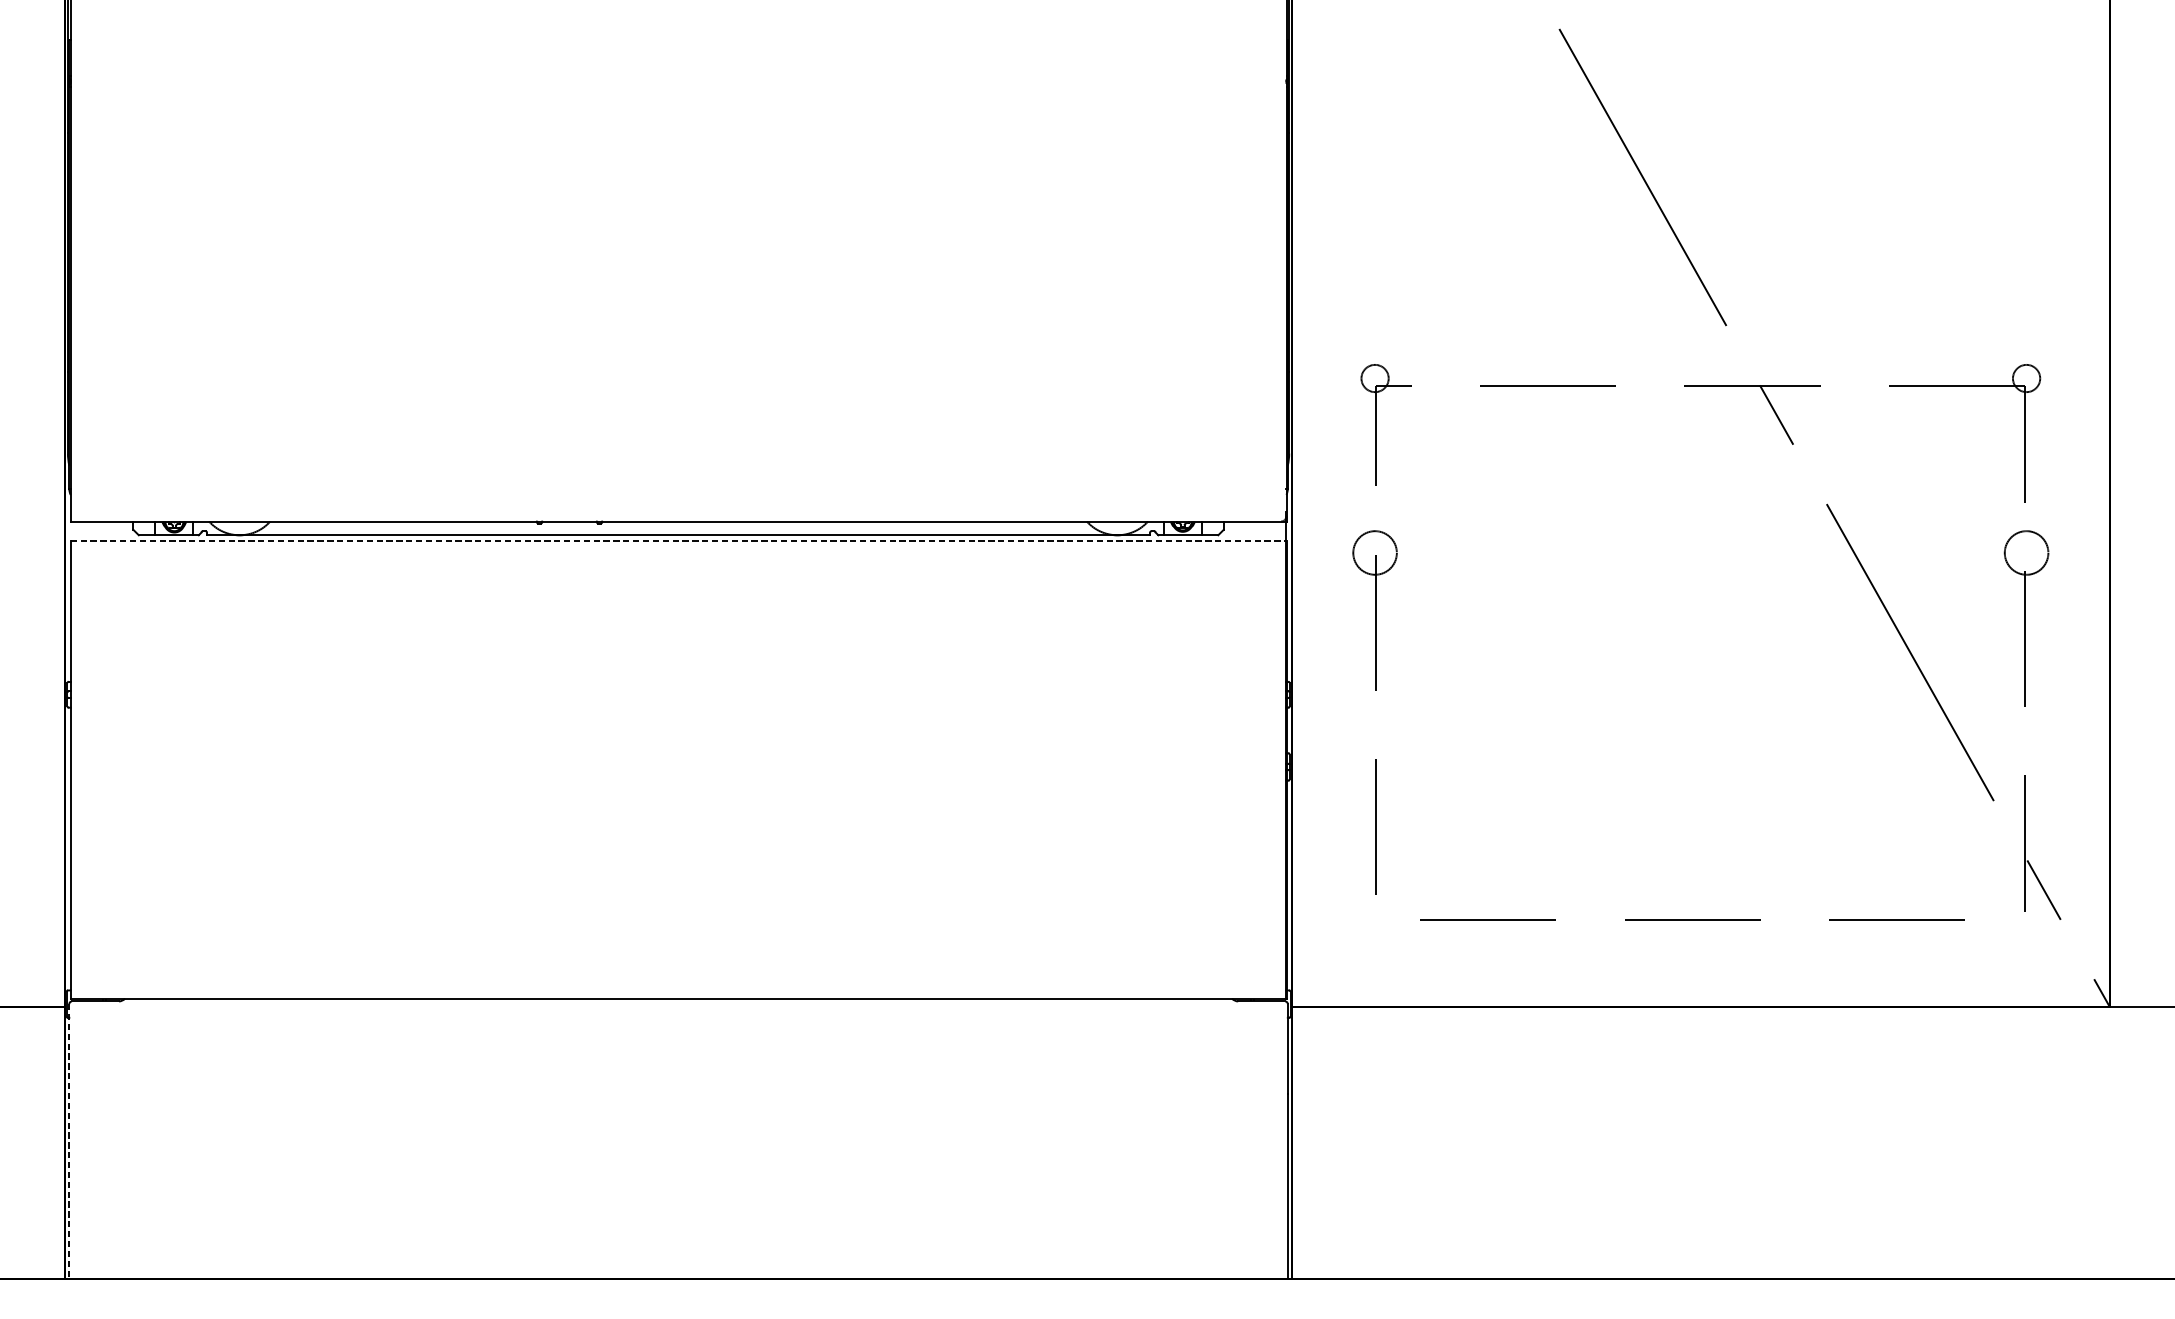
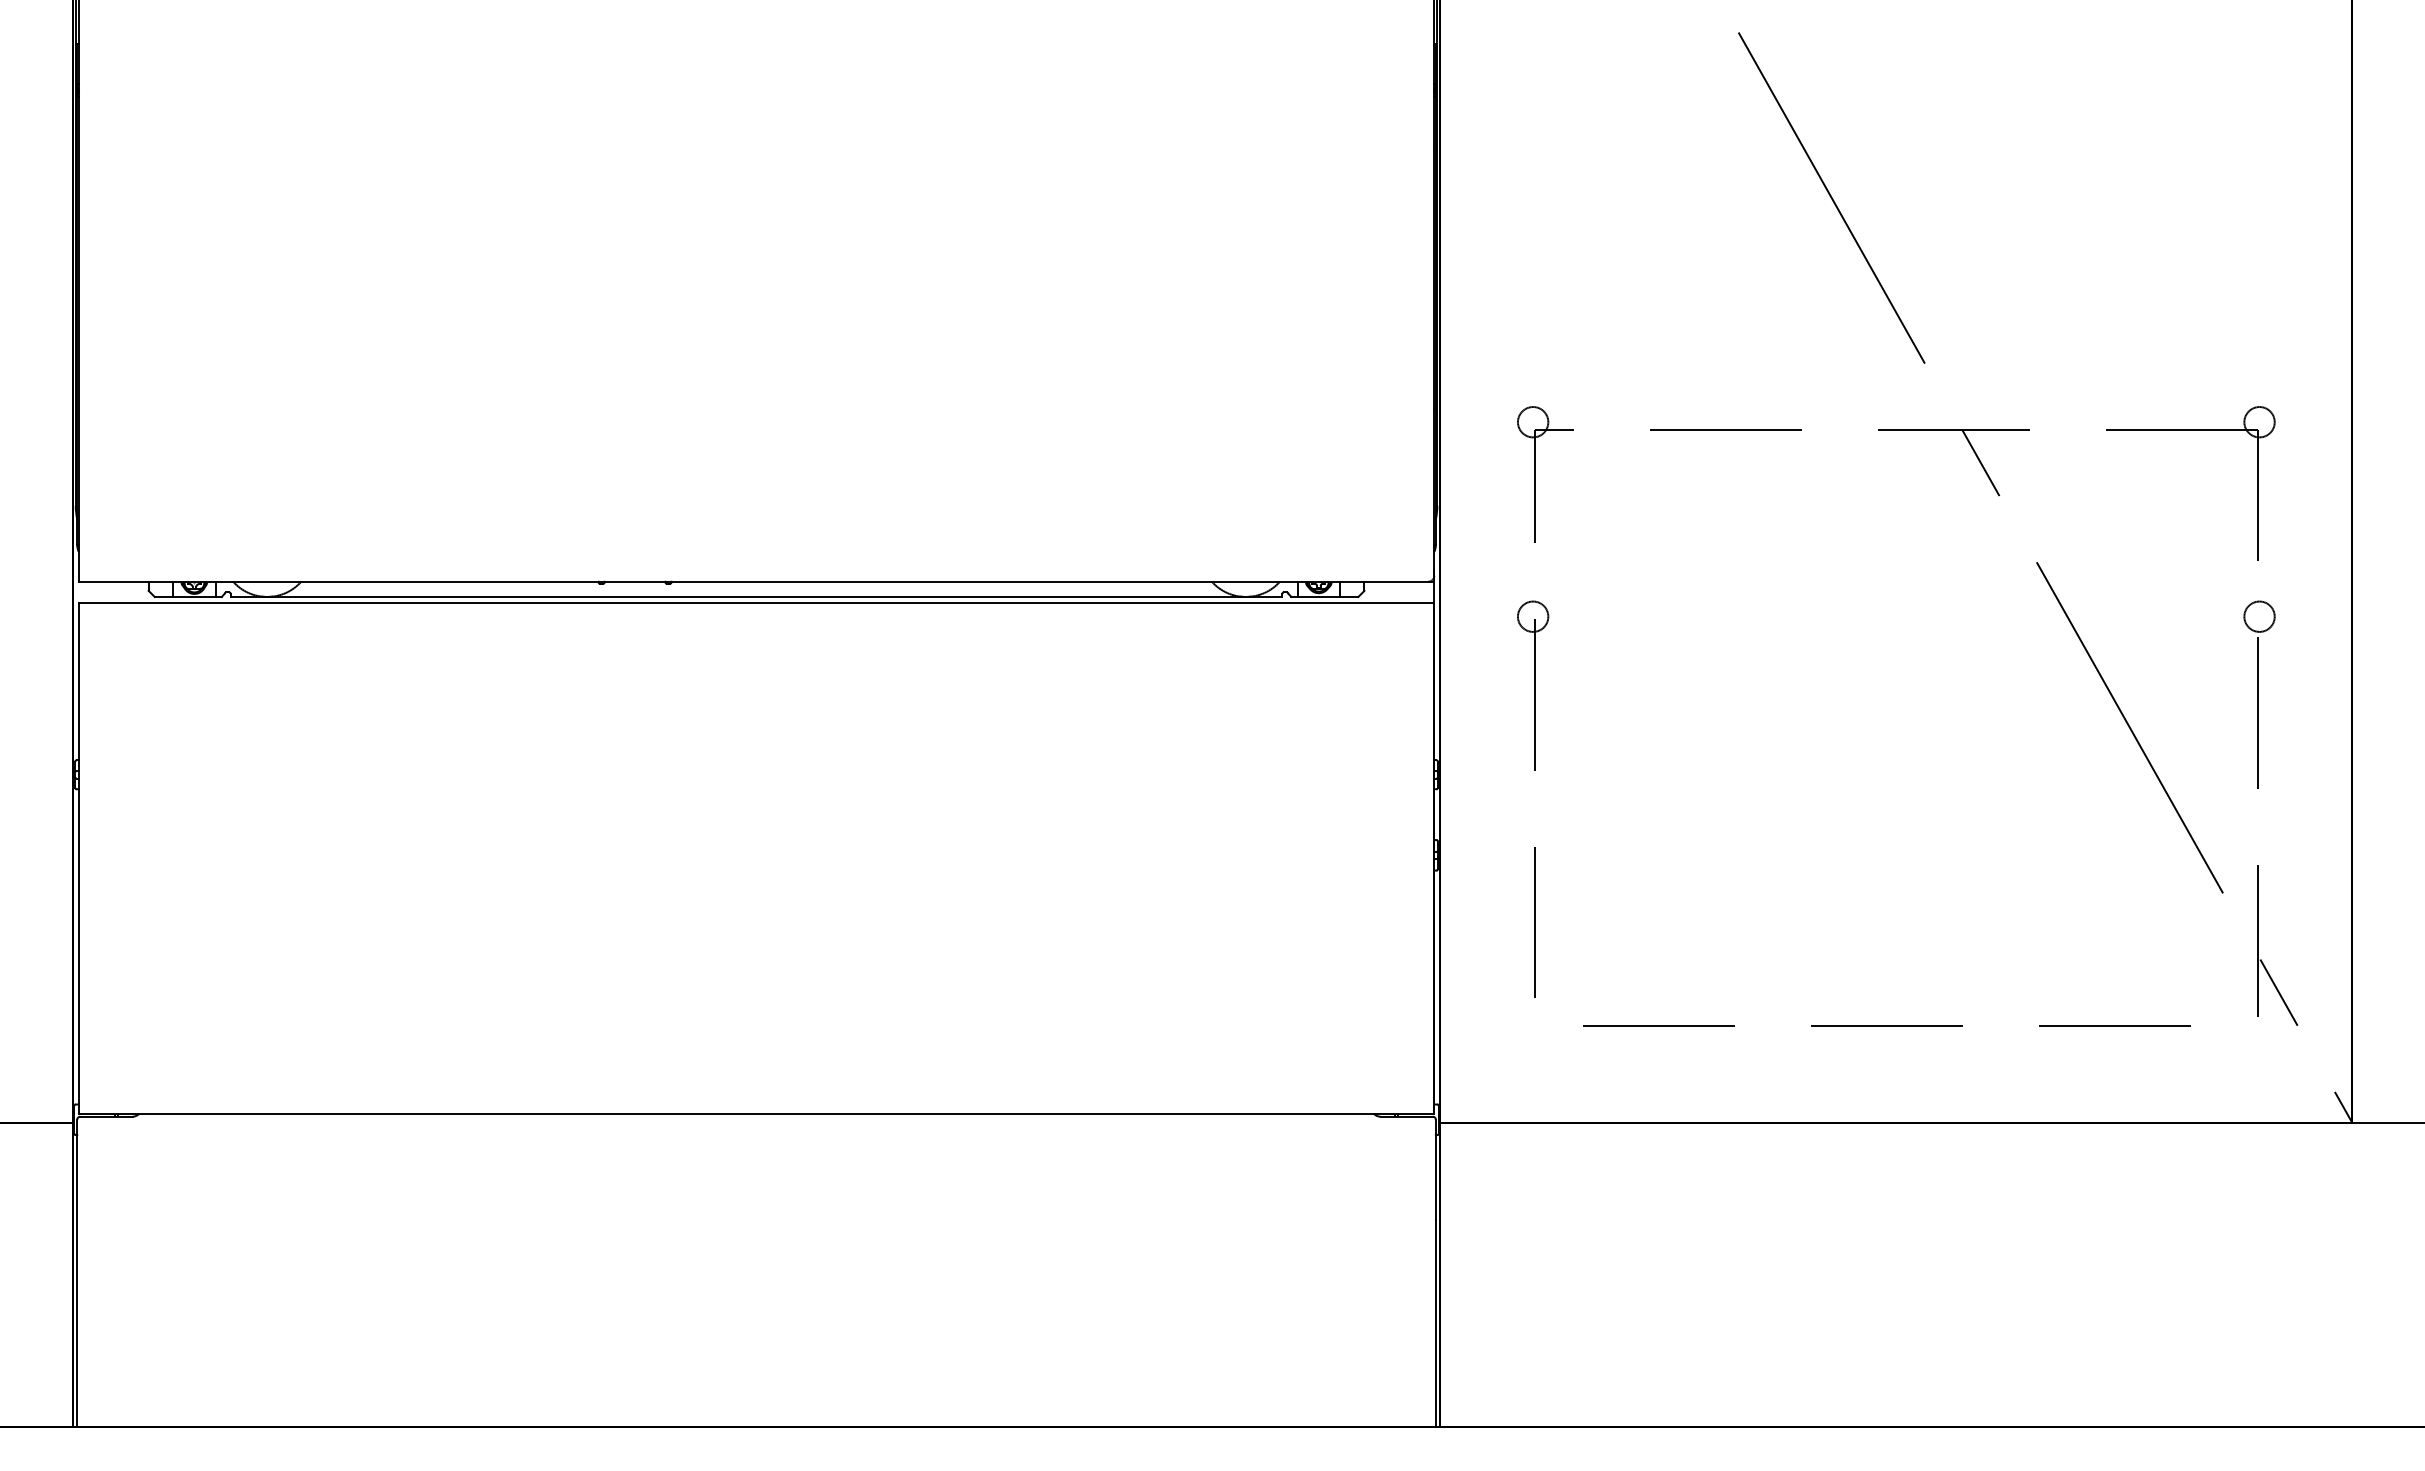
line: (678, 541) -> (756, 603), dashed -> solid
circle: (1374, 552) -> (1532, 616), size x0.62
circle: (2026, 552) -> (2259, 616), size x0.62
line: (69, 1142) -> (77, 1273), dashed -> solid

